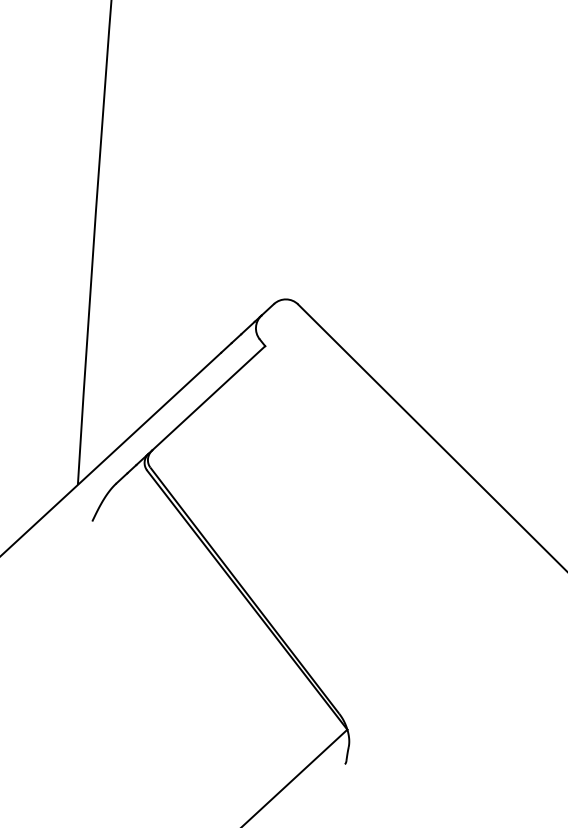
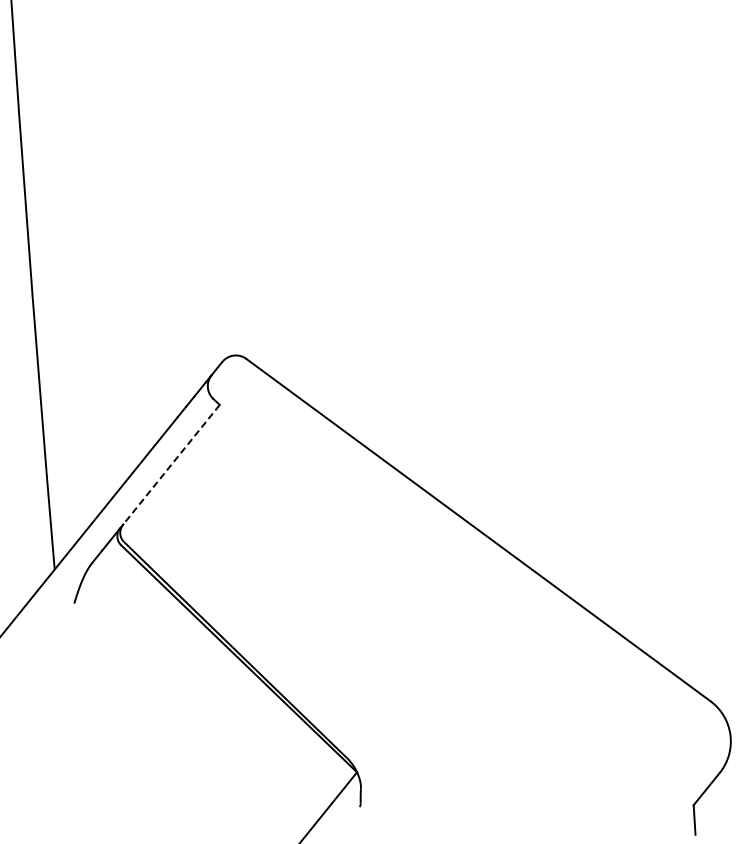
line: (208, 398) -> (171, 464), solid -> dashed

